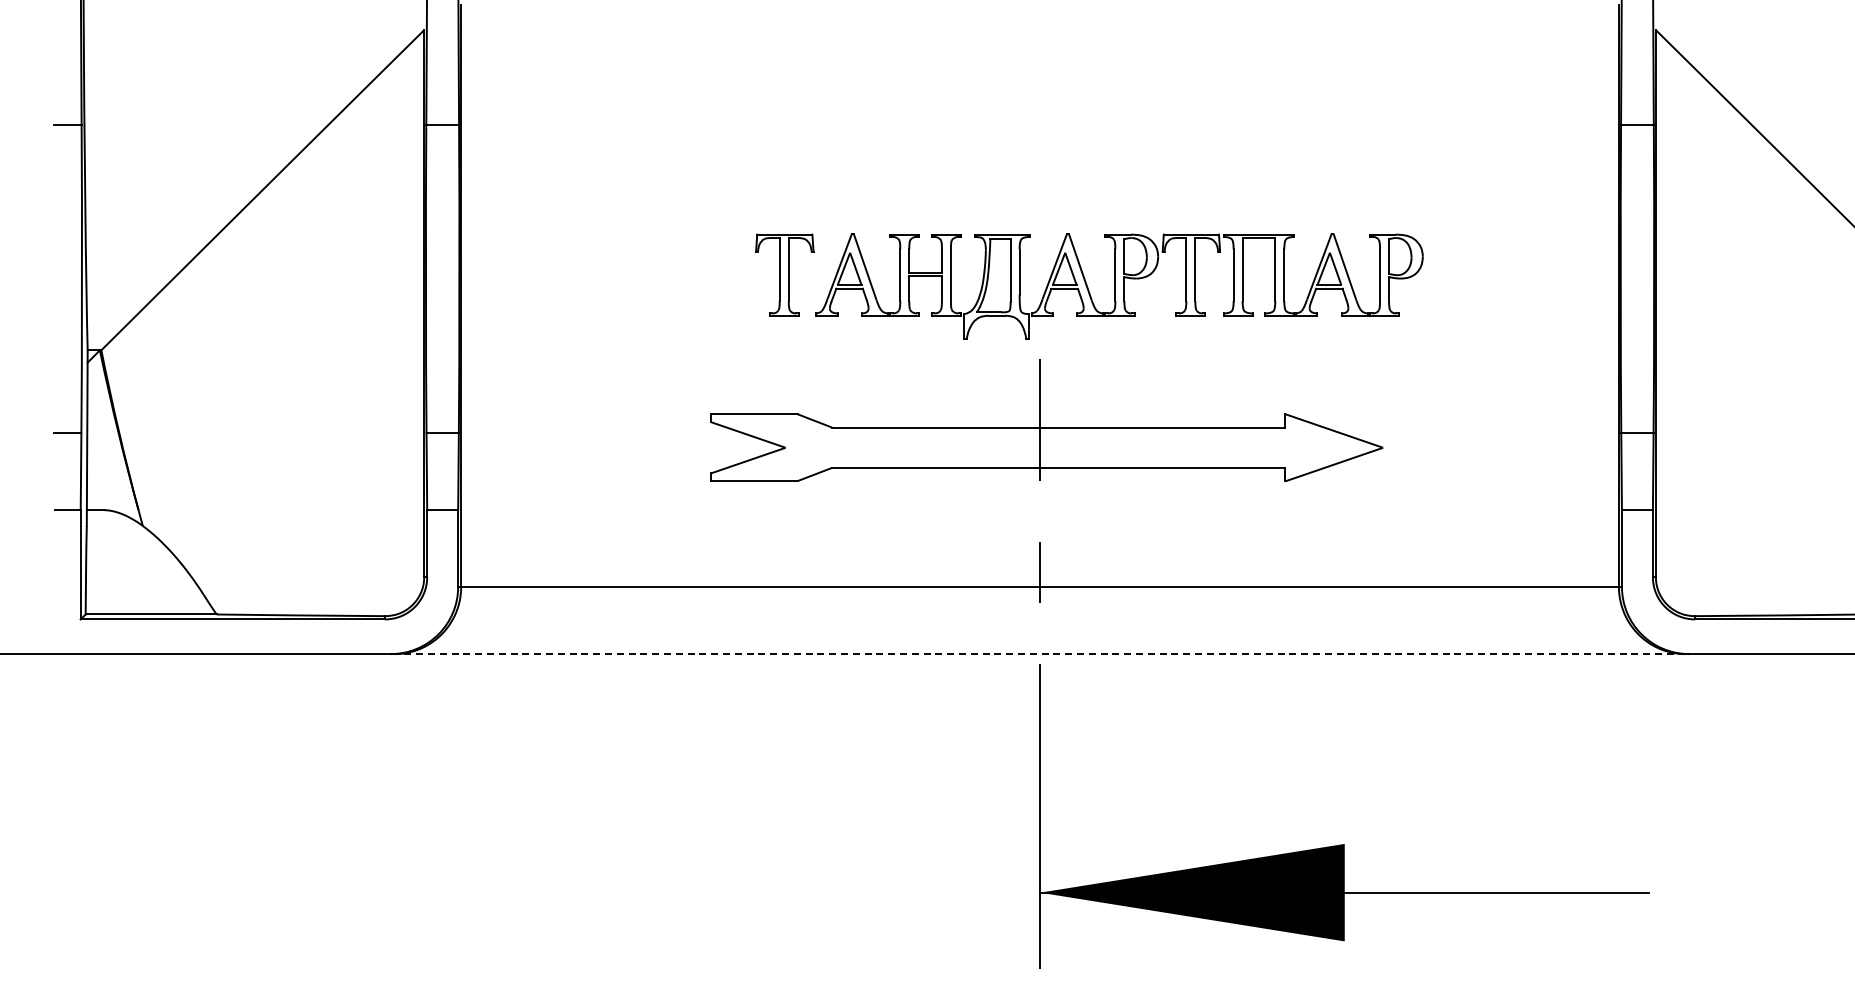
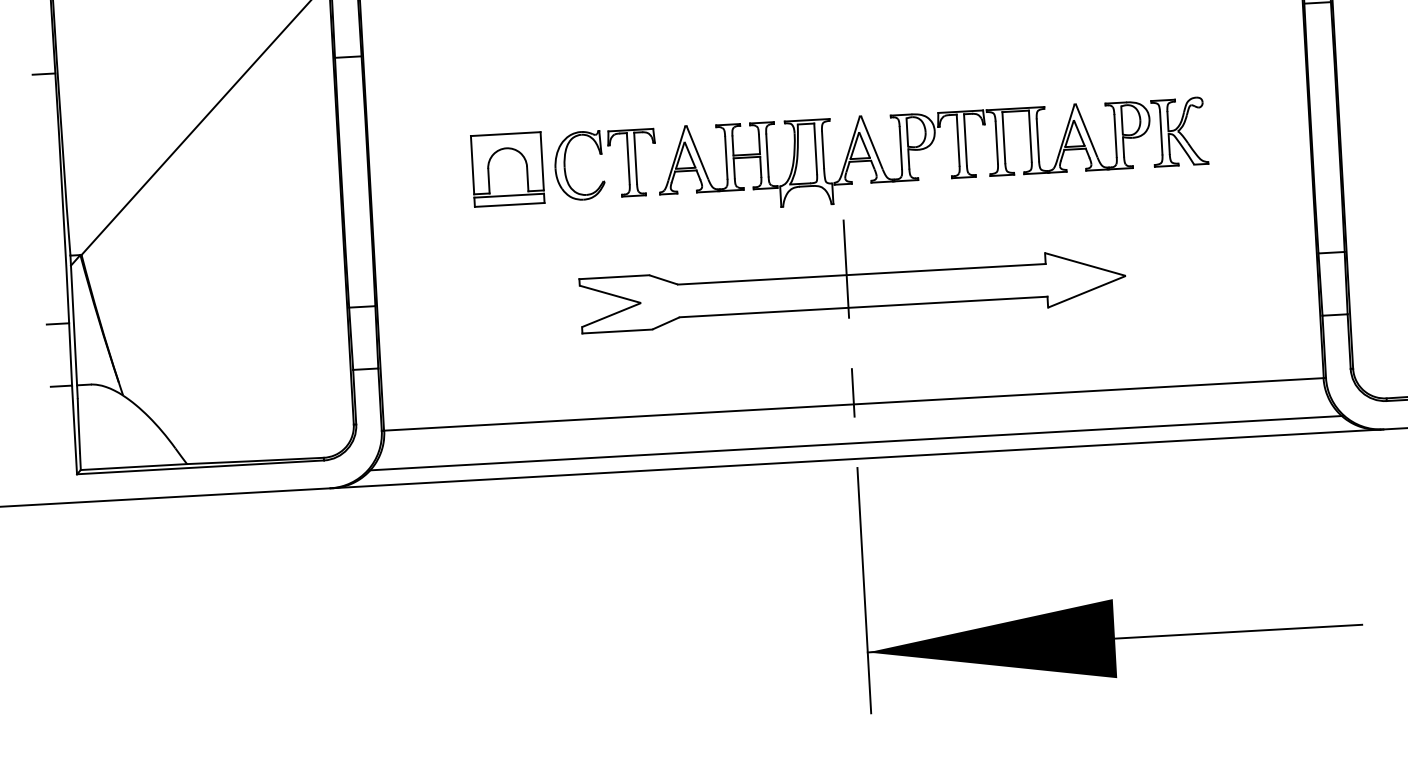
part: (608, 269) -> (489, 166), added
part: (702, 269) -> (565, 162), added
part: (1458, 274) -> (1179, 131), added
line: (1040, 634) -> (856, 442), added
line: (1040, 654) -> (857, 459), dashed -> solid

